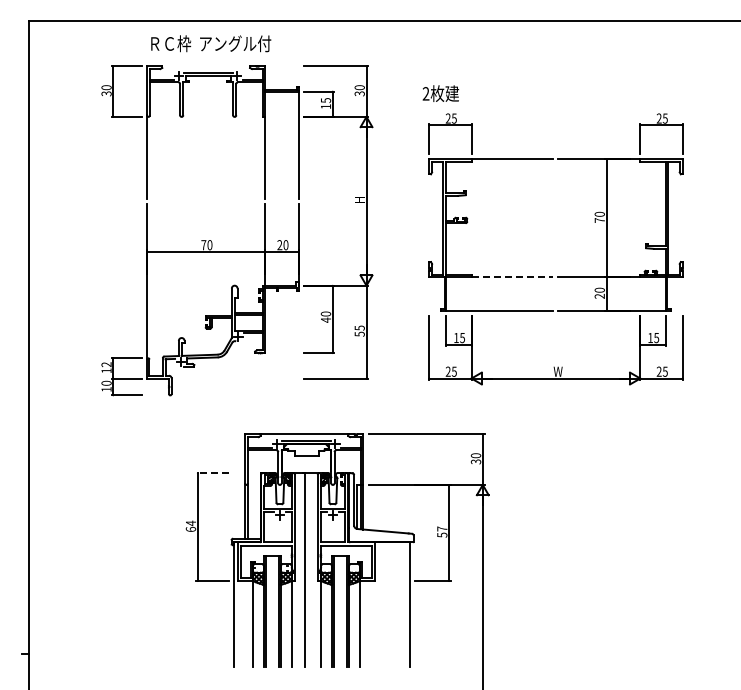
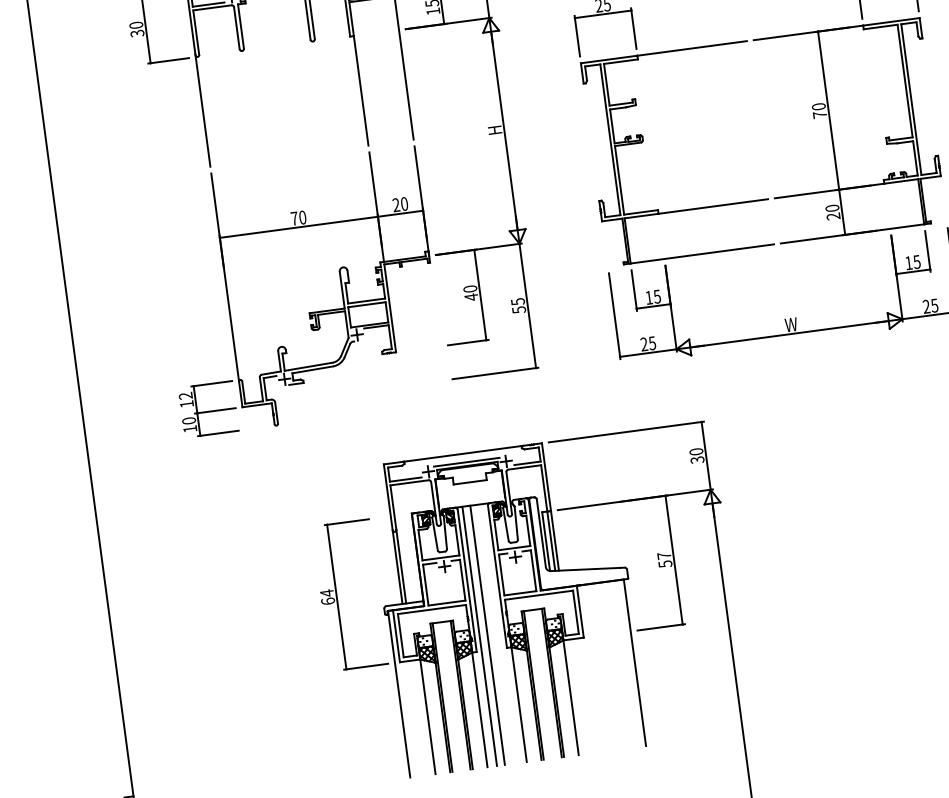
line: (512, 277) -> (713, 206), dashed -> solid
line: (212, 473) -> (346, 522), dashed -> solid
line: (298, 569) -> (479, 635), added

